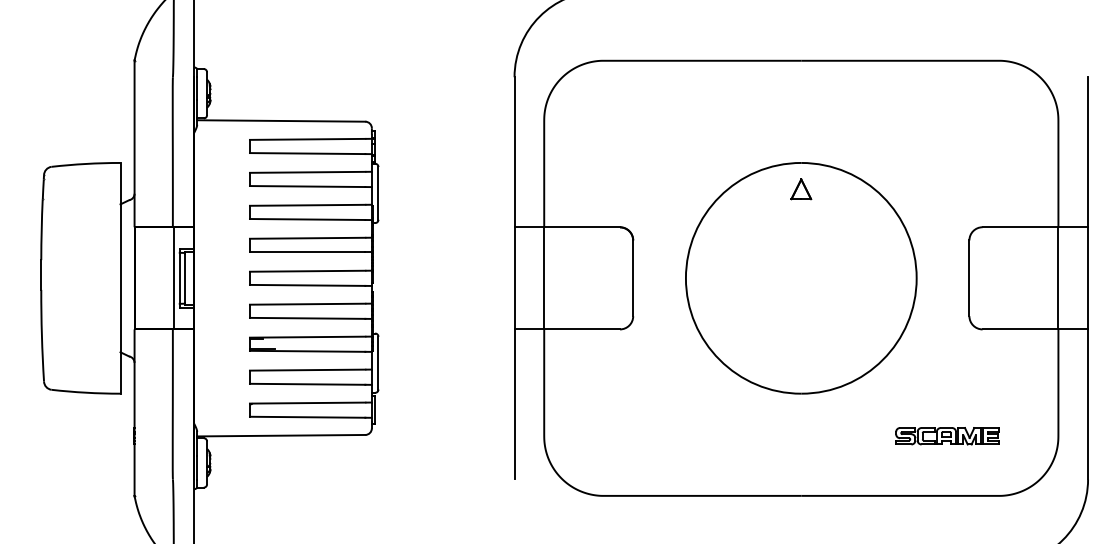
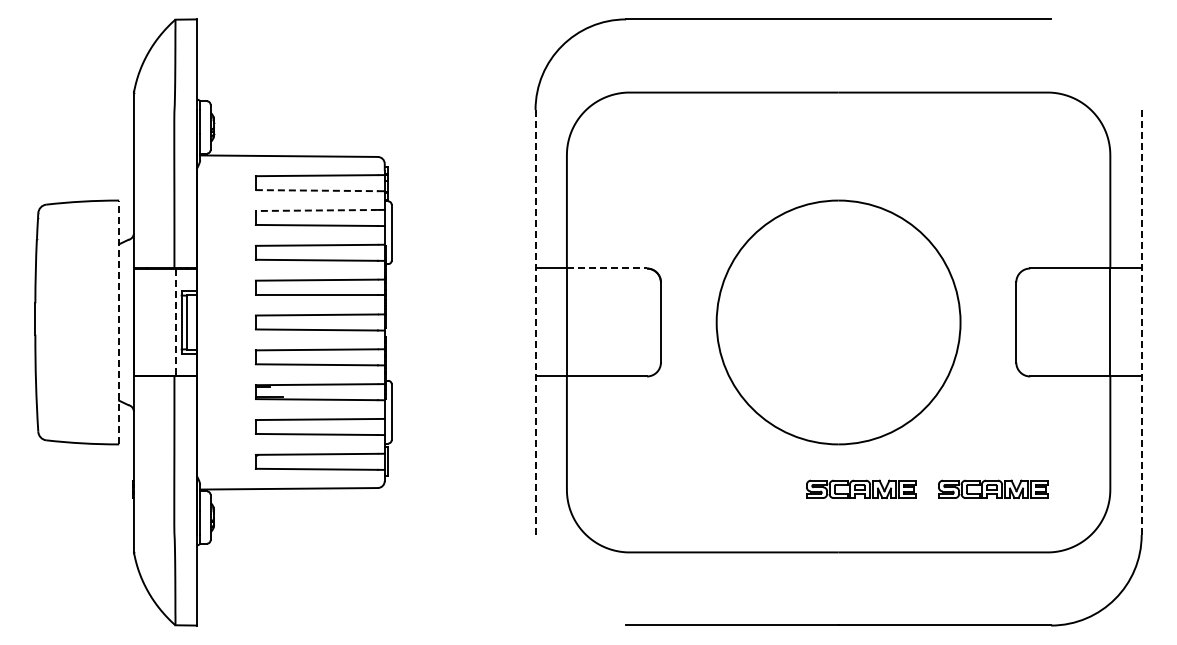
line: (307, 153) -> (316, 190), solid -> dashed
line: (307, 172) -> (316, 210), solid -> dashed
part: (801, 188) -> (838, 227), removed
line: (582, 227) -> (607, 268), solid -> dashed
line: (120, 278) -> (119, 322), solid -> dashed
line: (174, 278) -> (176, 322), solid -> dashed
line: (514, 279) -> (535, 323), solid -> dashed
line: (1087, 279) -> (1141, 323), solid -> dashed
part: (822, 436) -> (861, 489), added

